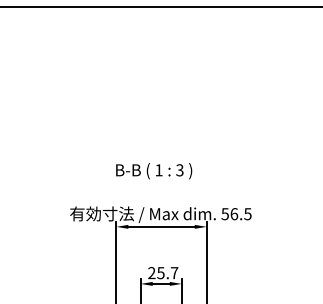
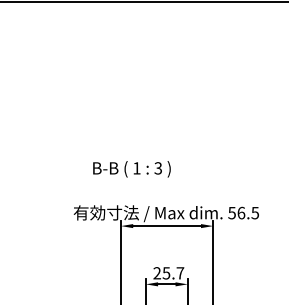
text: (154, 171) -> (132, 169), moved

